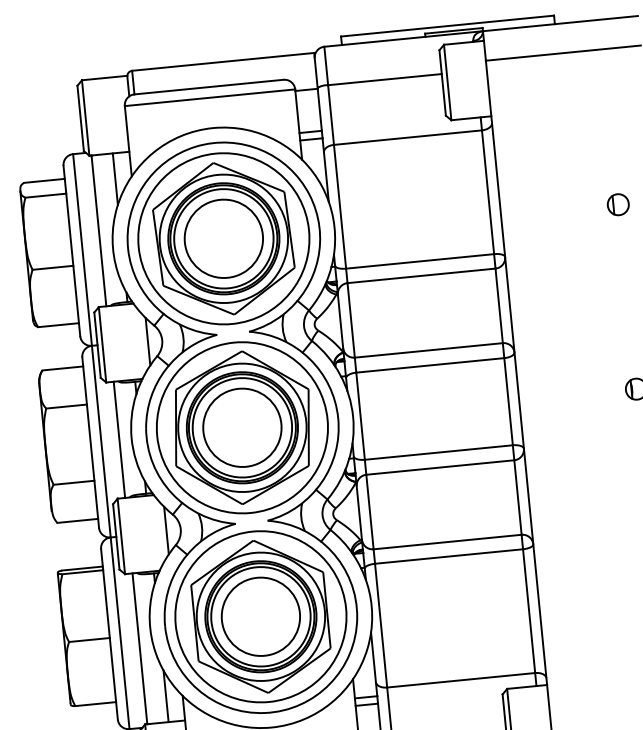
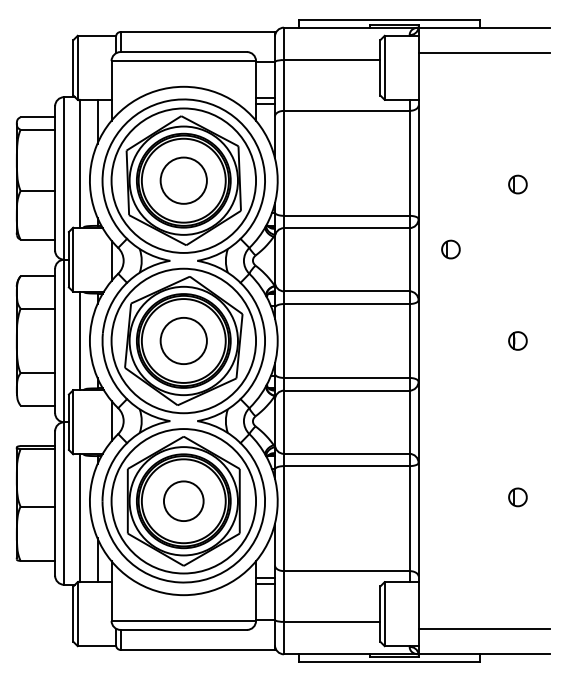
circle: (223, 238) -> (183, 180), size x0.7
part: (546, 289) -> (450, 249), added
circle: (241, 427) -> (183, 340), size x0.7
circle: (260, 617) -> (183, 501), size x0.6

